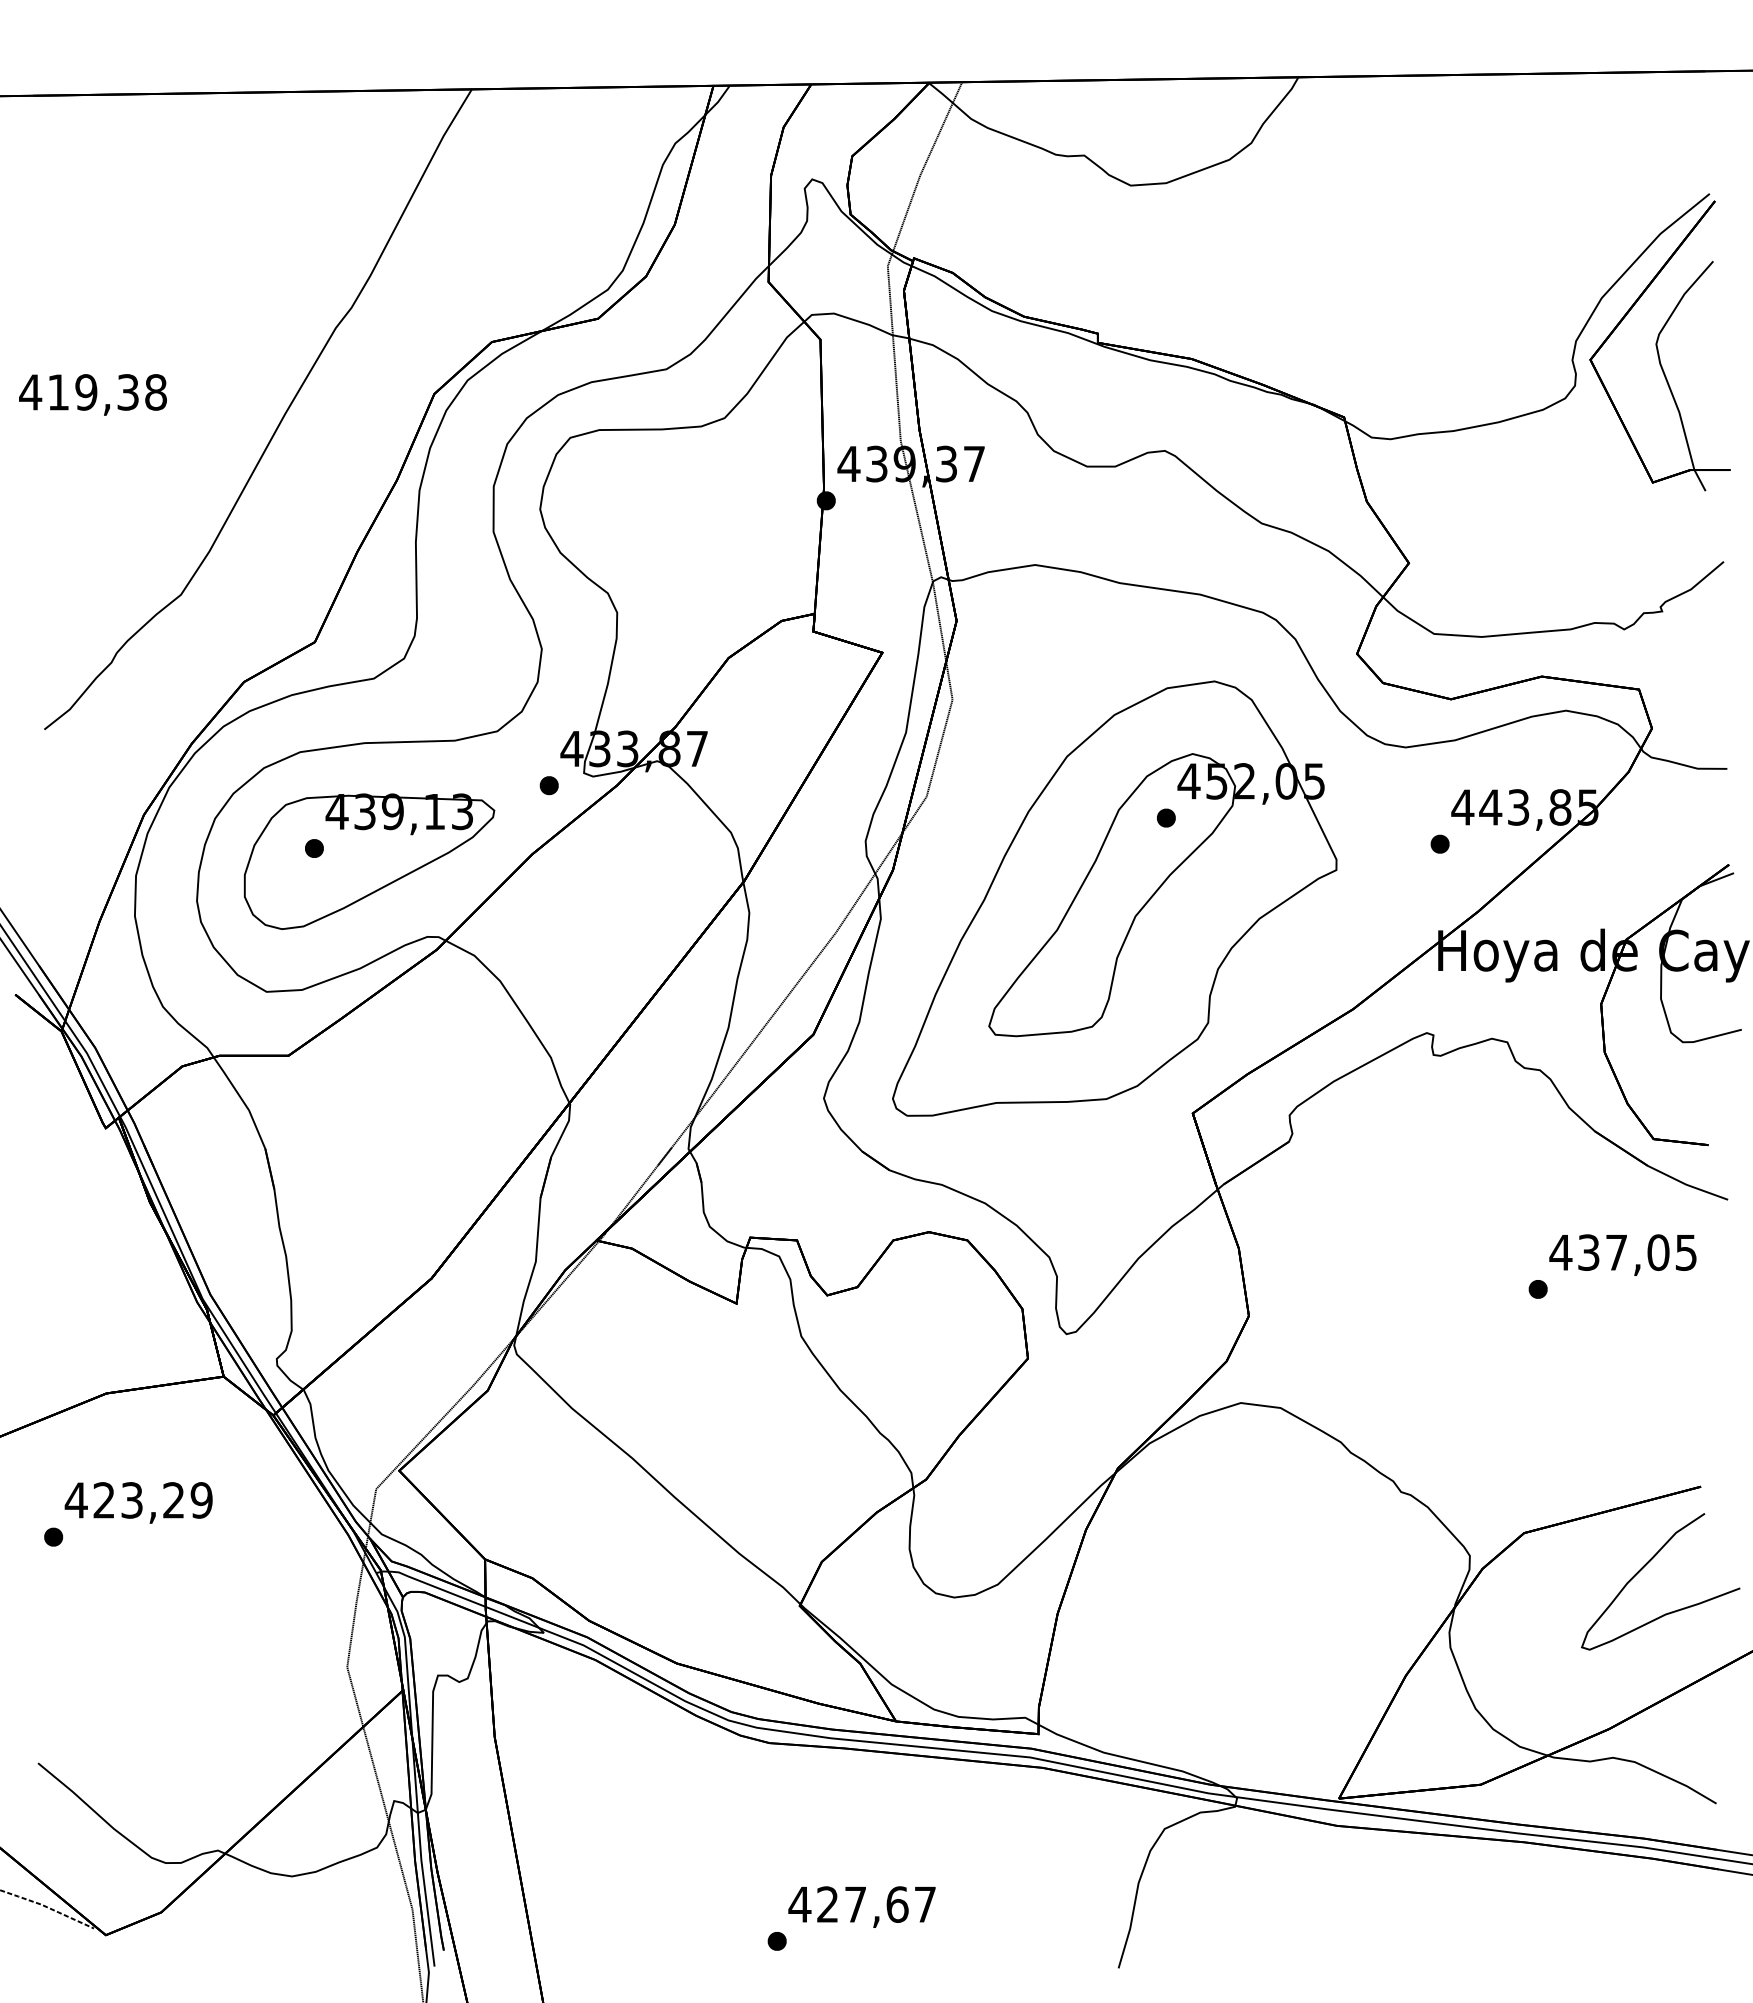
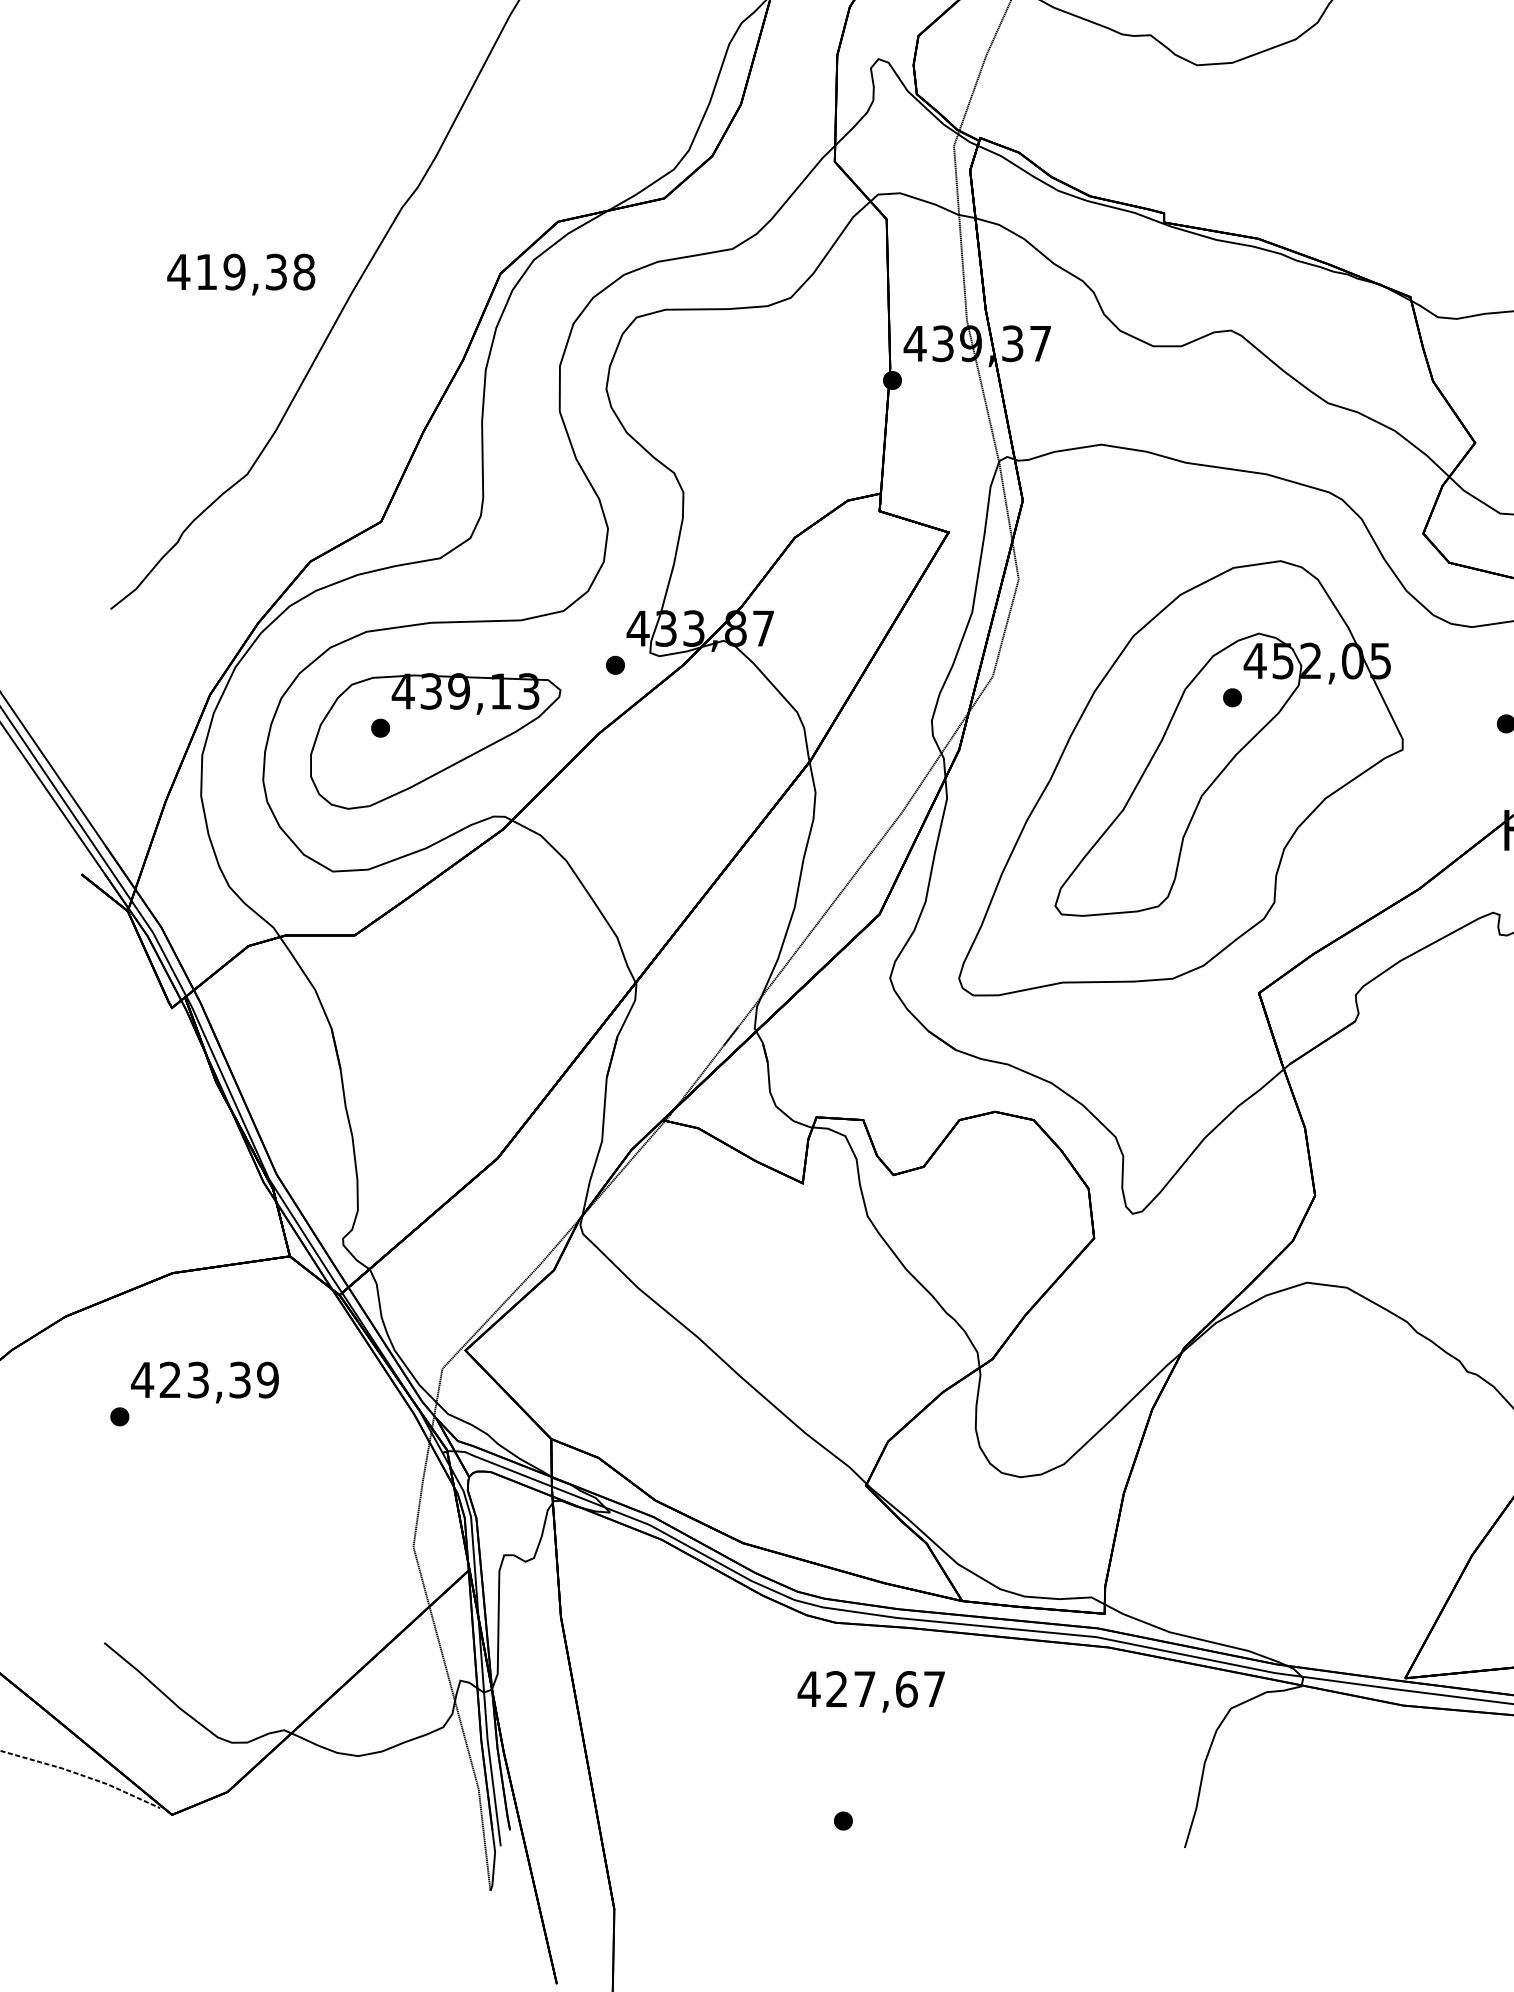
text: (92, 394) -> (240, 274), moved
text: (173, 1500) -> (239, 1380), 423,29 -> 423,39
text: (861, 1906) -> (870, 1691), moved

